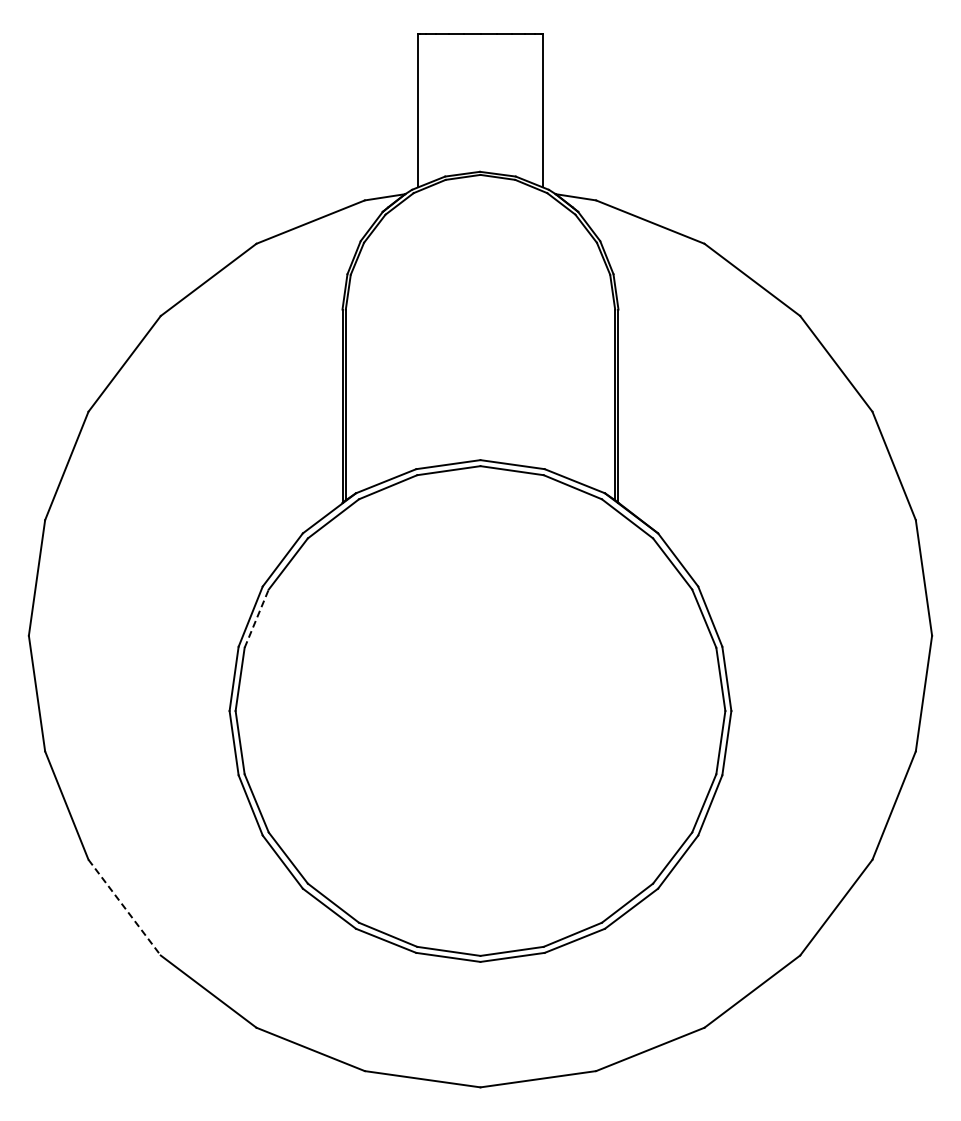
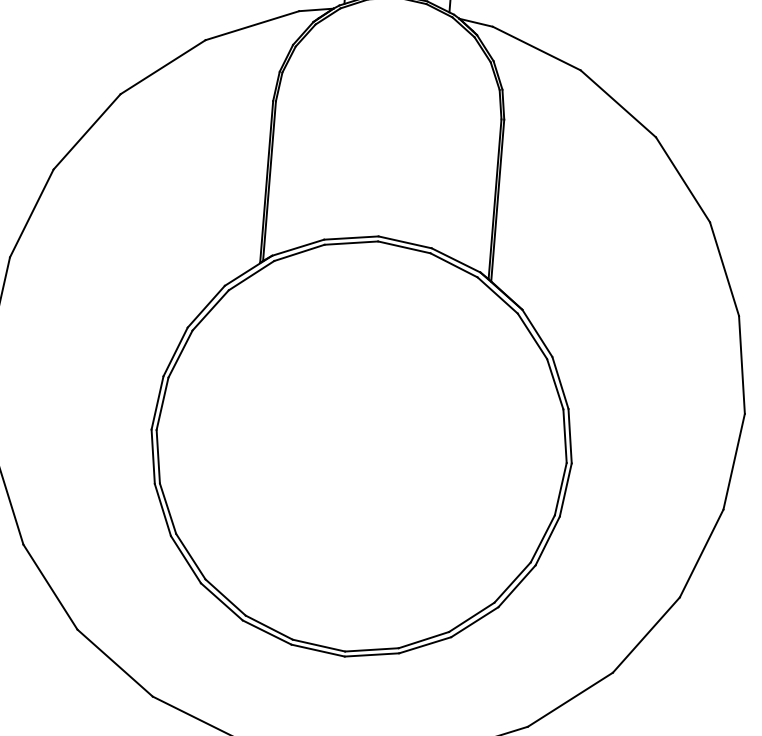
line: (256, 618) -> (180, 353), dashed -> solid
line: (124, 907) -> (50, 587), dashed -> solid

